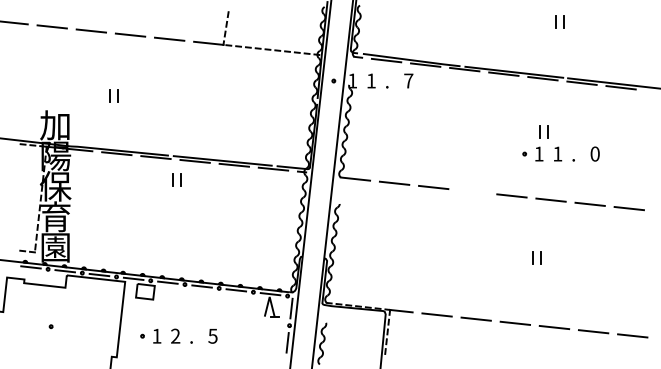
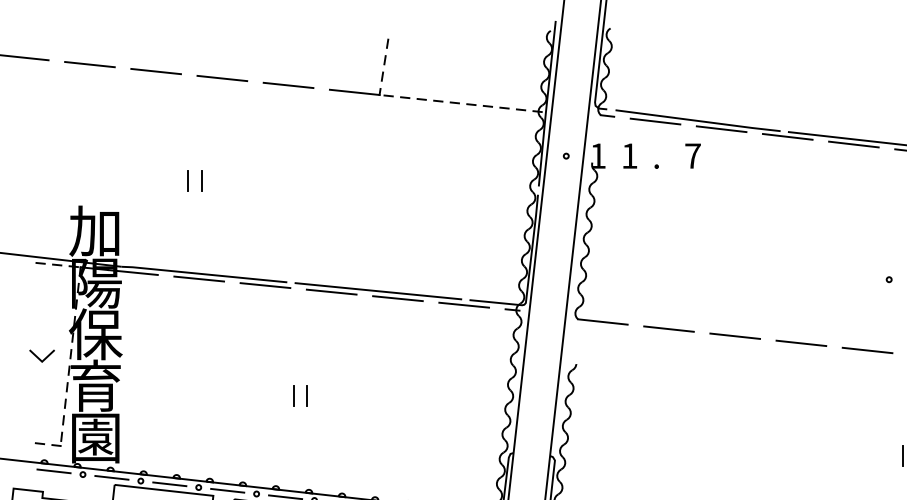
part: (176, 179) -> (300, 395), moved
line: (472, 191) -> (800, 342), added
line: (22, 199) -> (39, 356), added

